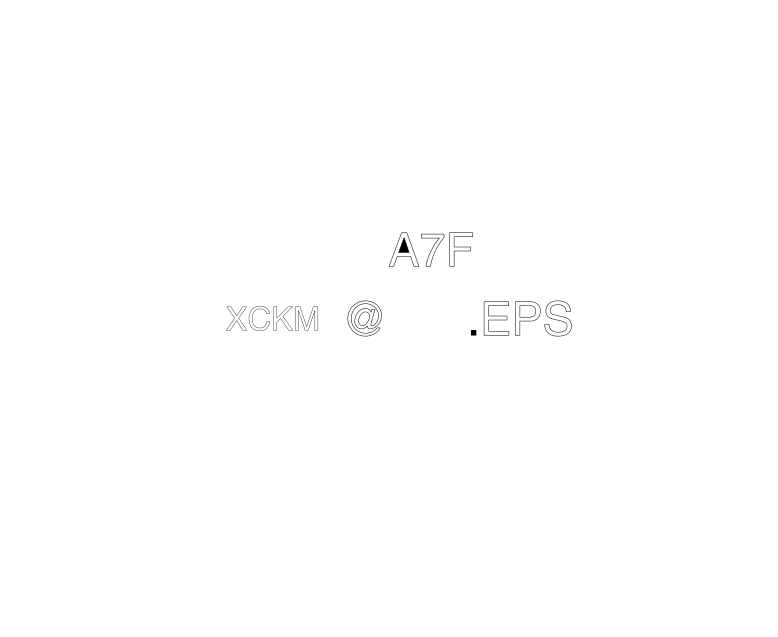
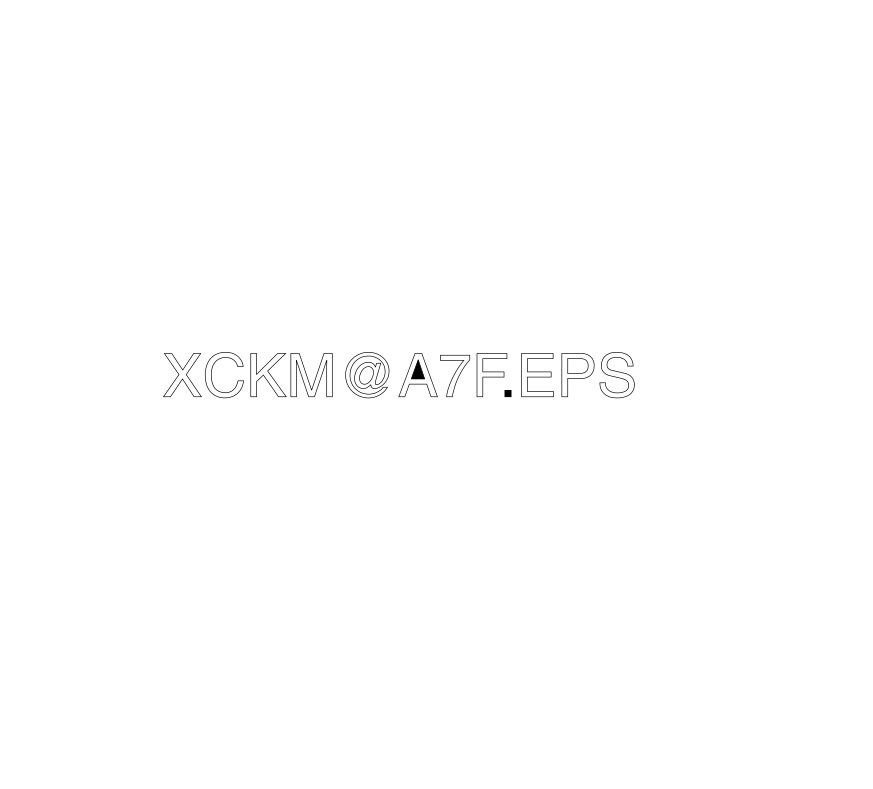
part: (430, 249) -> (452, 375), moved
part: (271, 318) -> (247, 375), size x1.43

